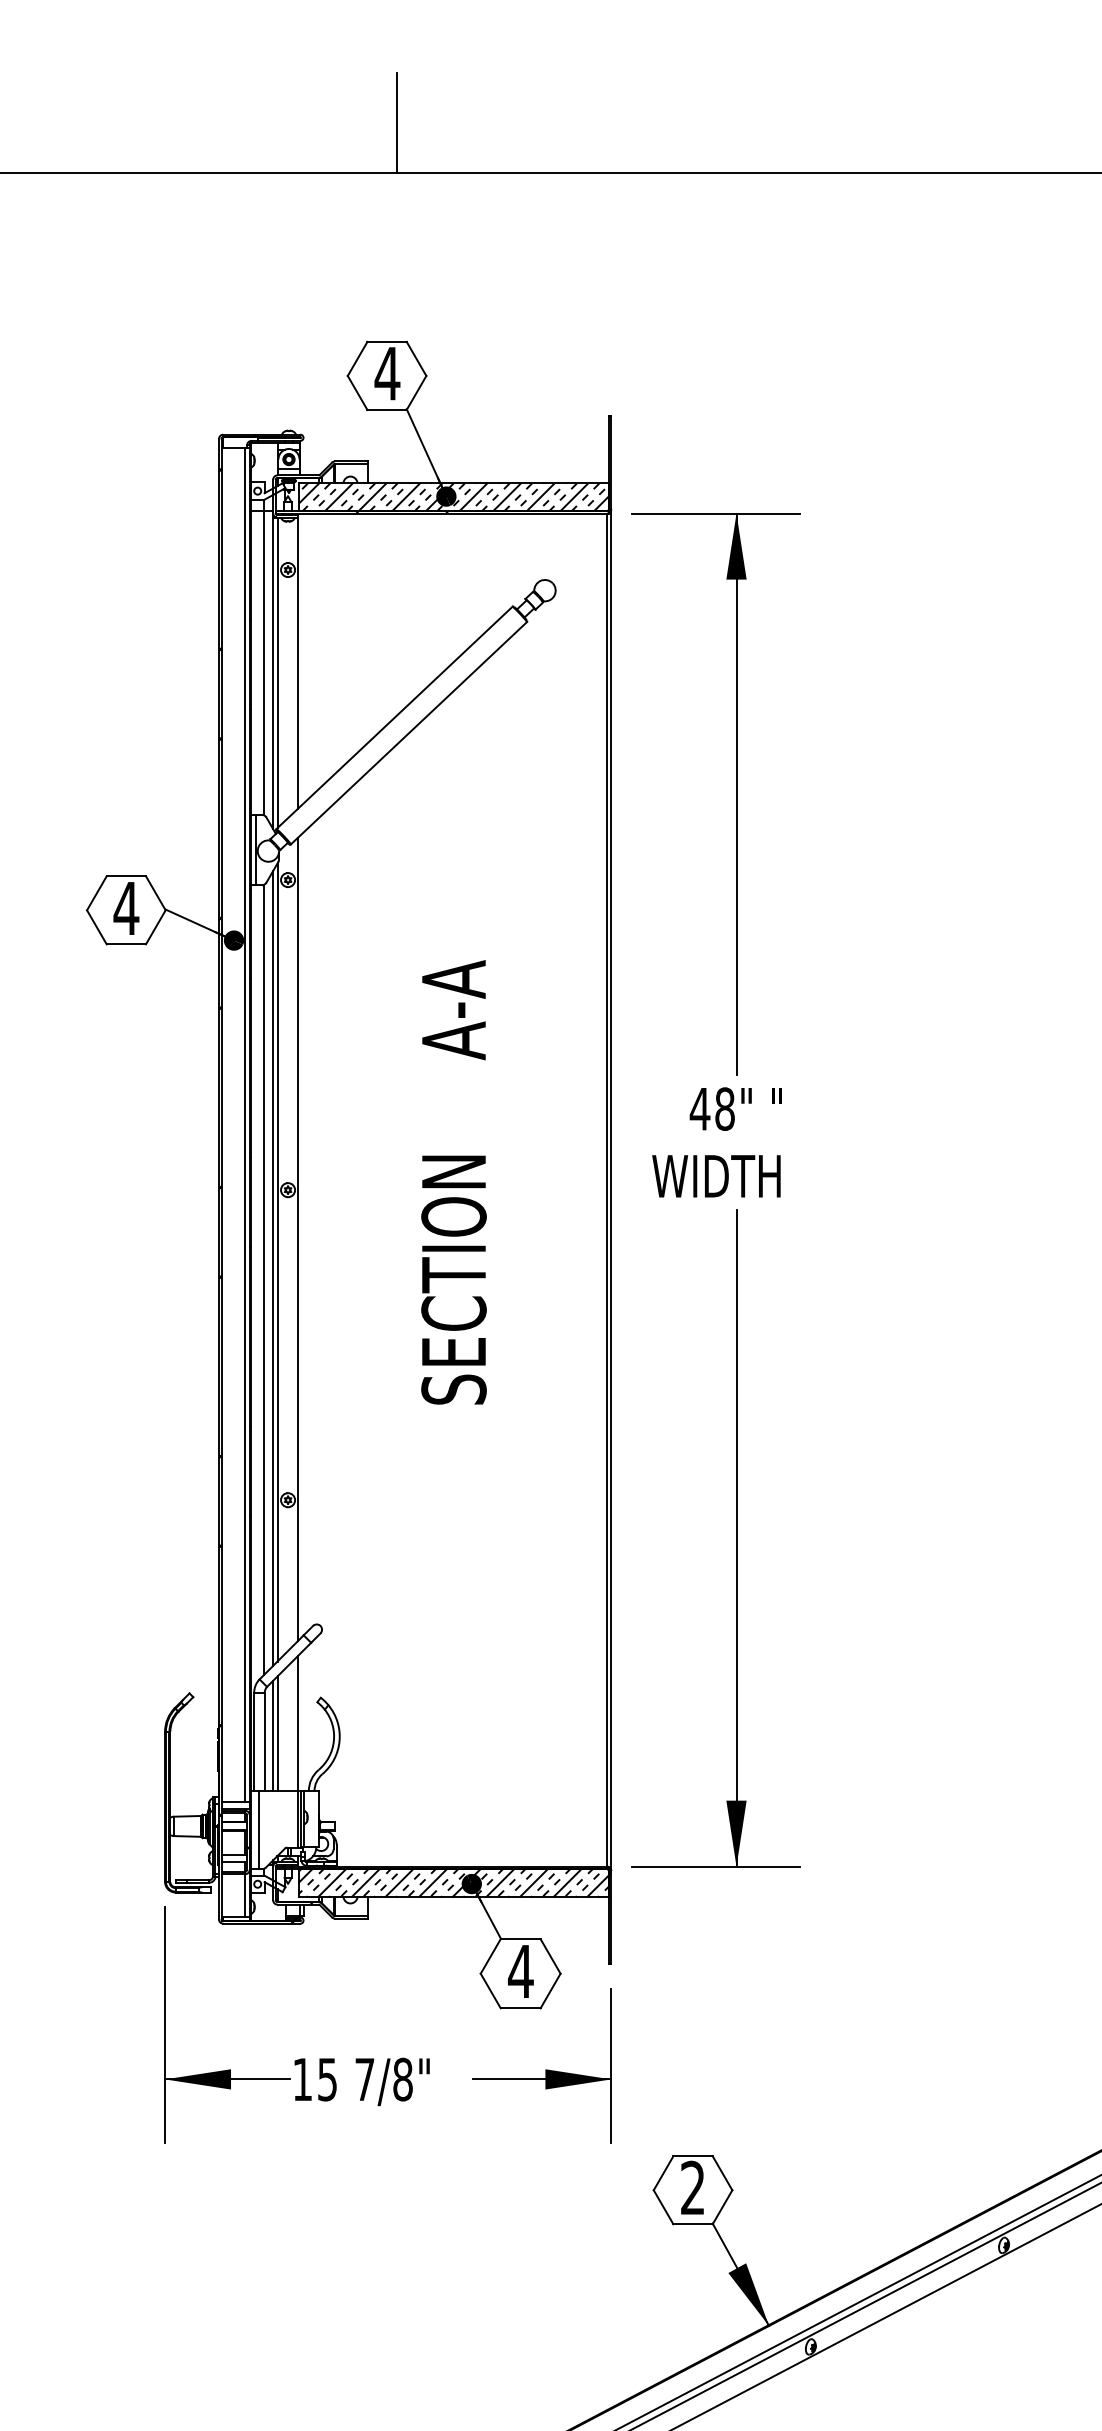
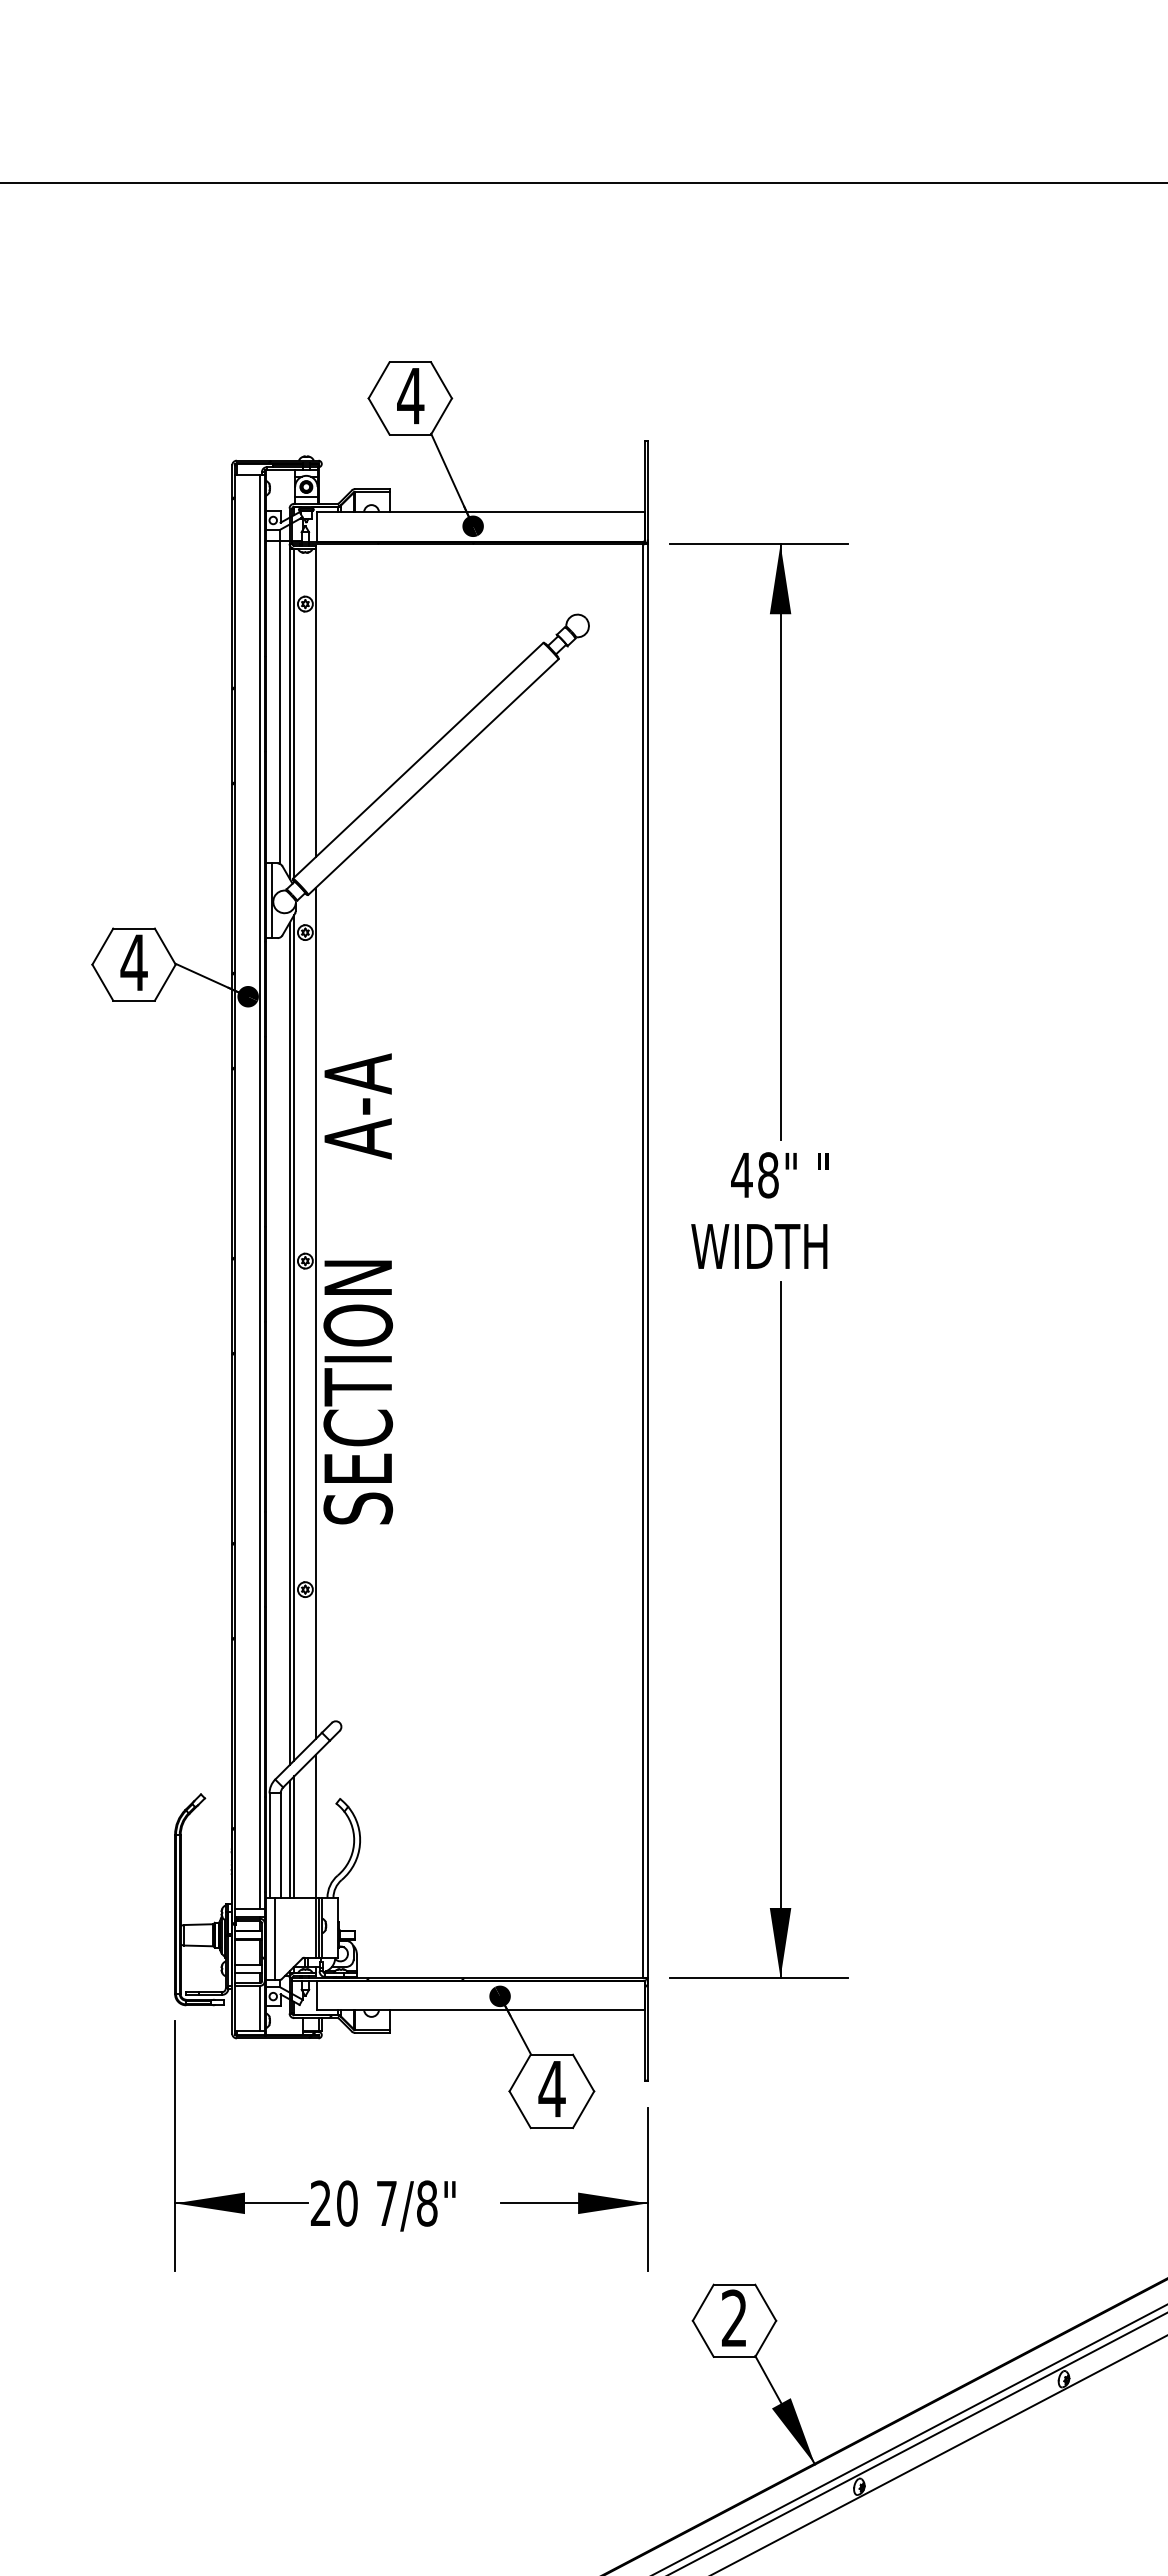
line: (397, 123) -> (421, 130), removed
hatch: (453, 496) -> (480, 526), removed
text: (454, 1181) -> (358, 1288), moved
line: (264, 1279) -> (280, 1355), removed
hatch: (453, 1883) -> (480, 1995), removed
text: (314, 2079) -> (333, 2203), 15 -> 20

